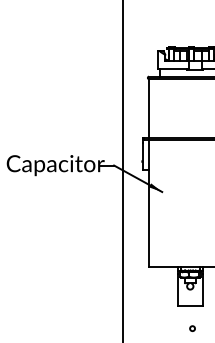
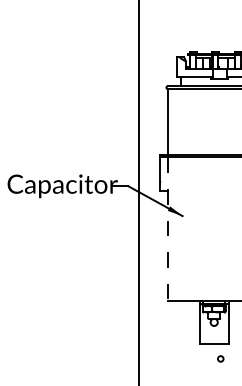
line: (148, 203) -> (167, 229), solid -> dashed
circle: (192, 328) -> (220, 358), moved

